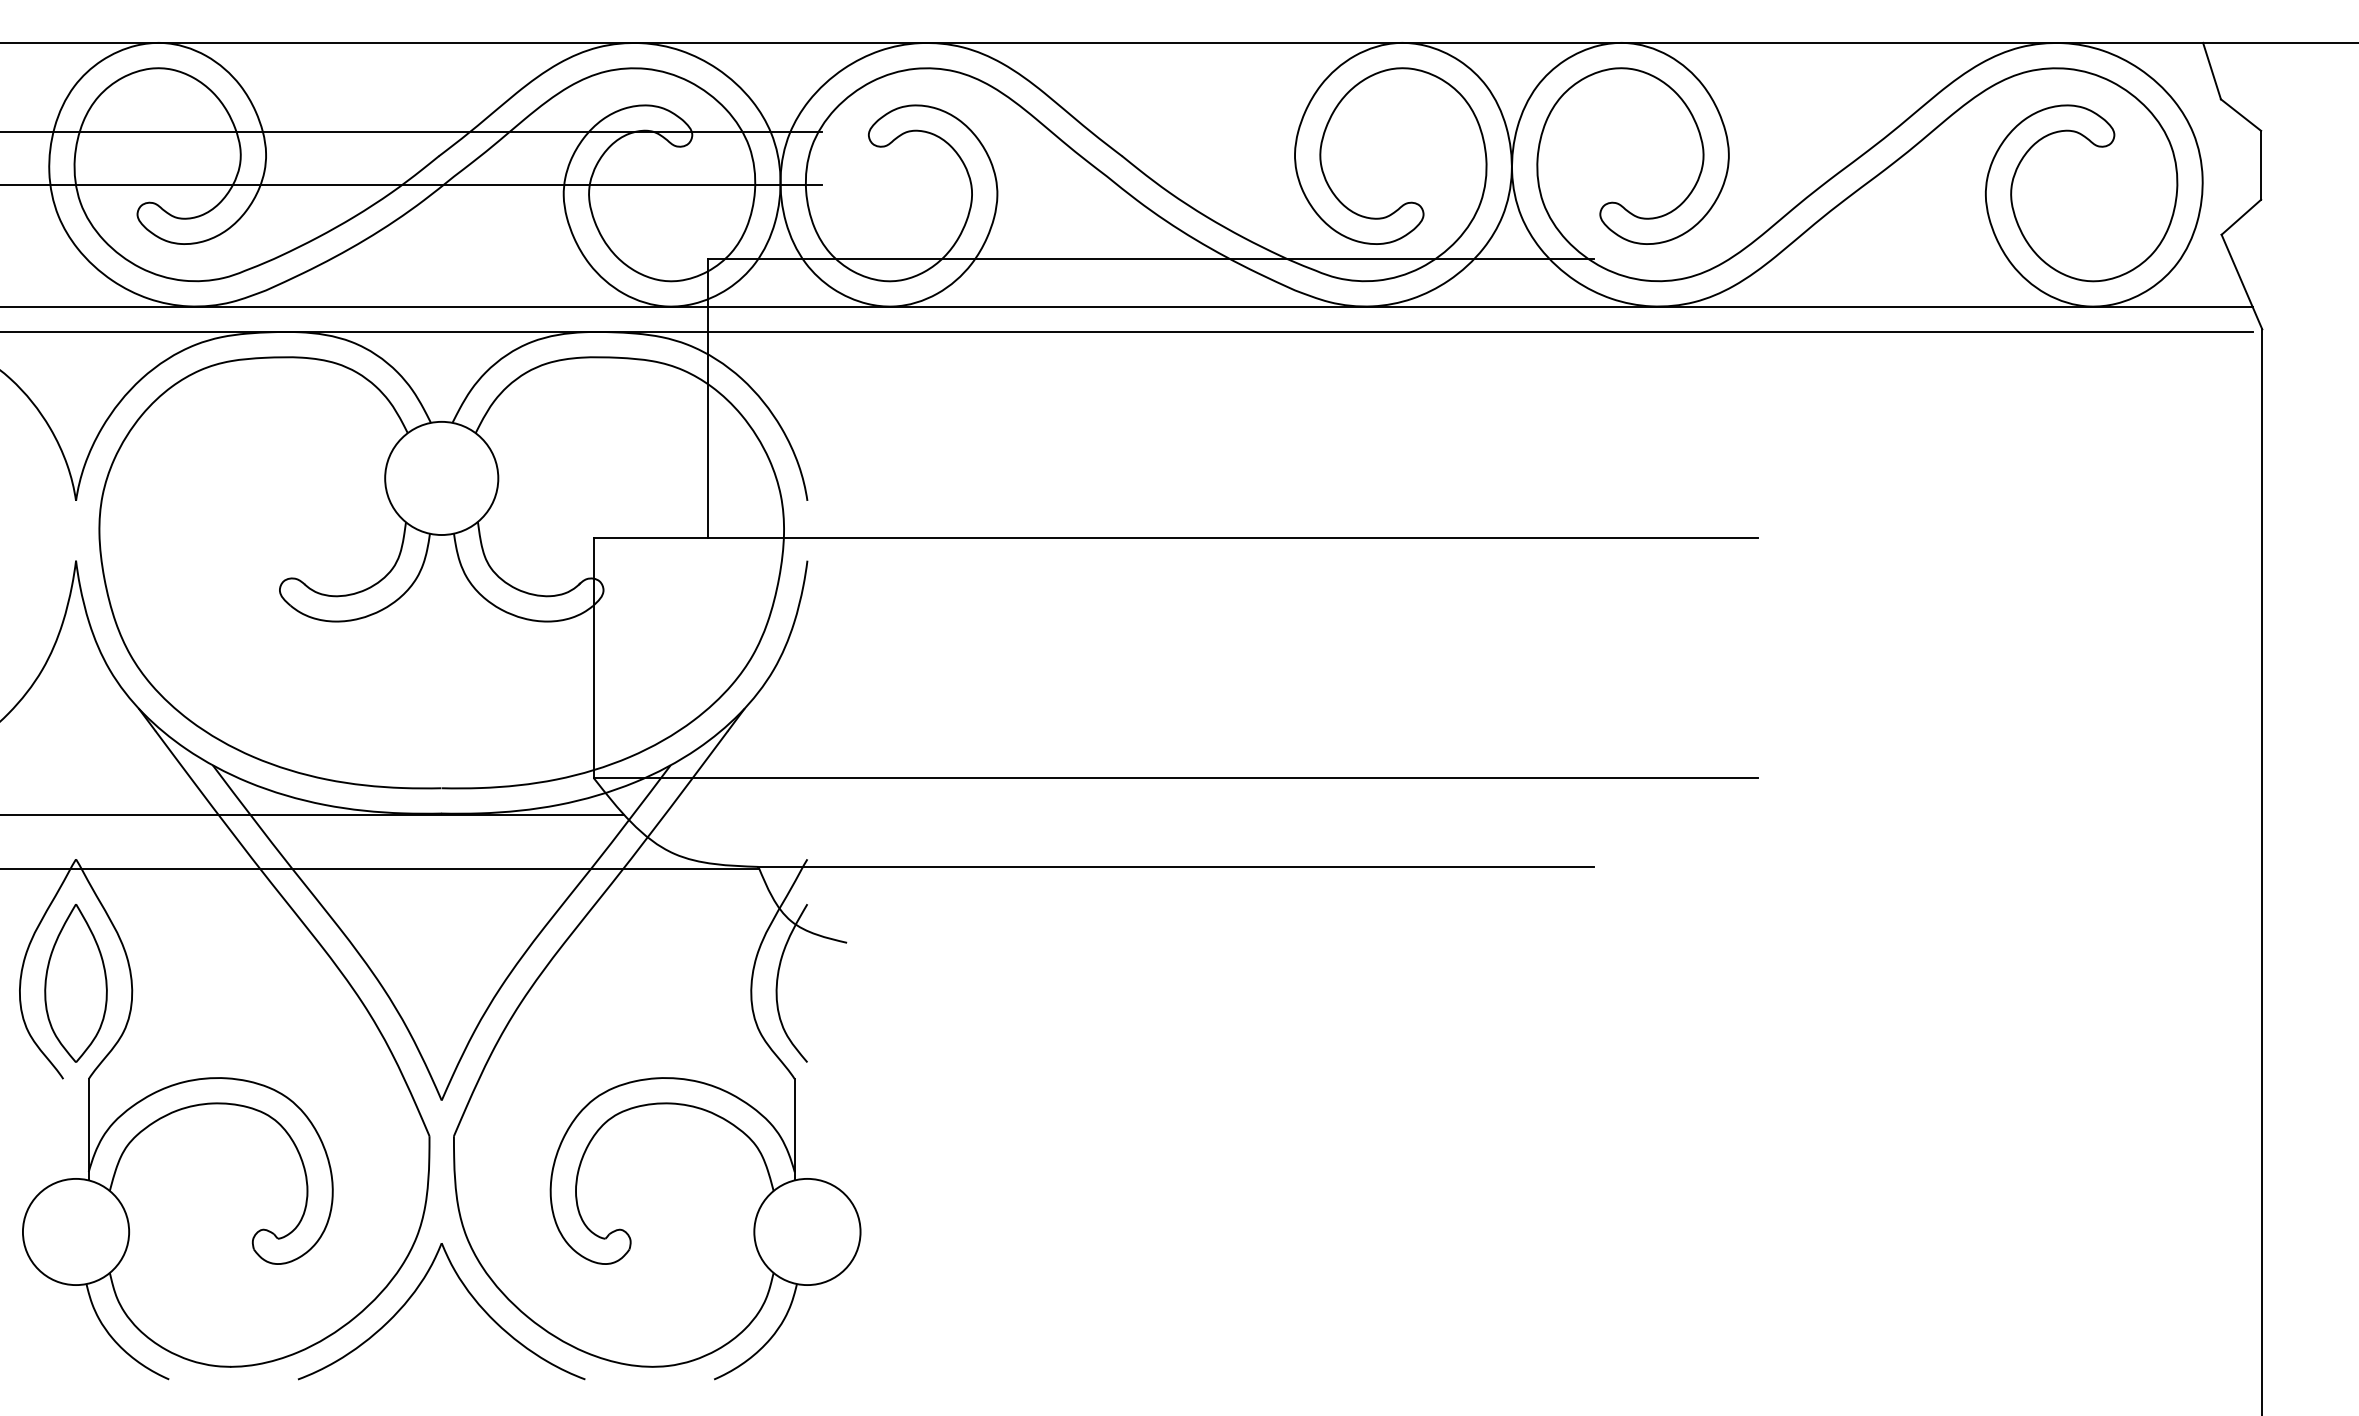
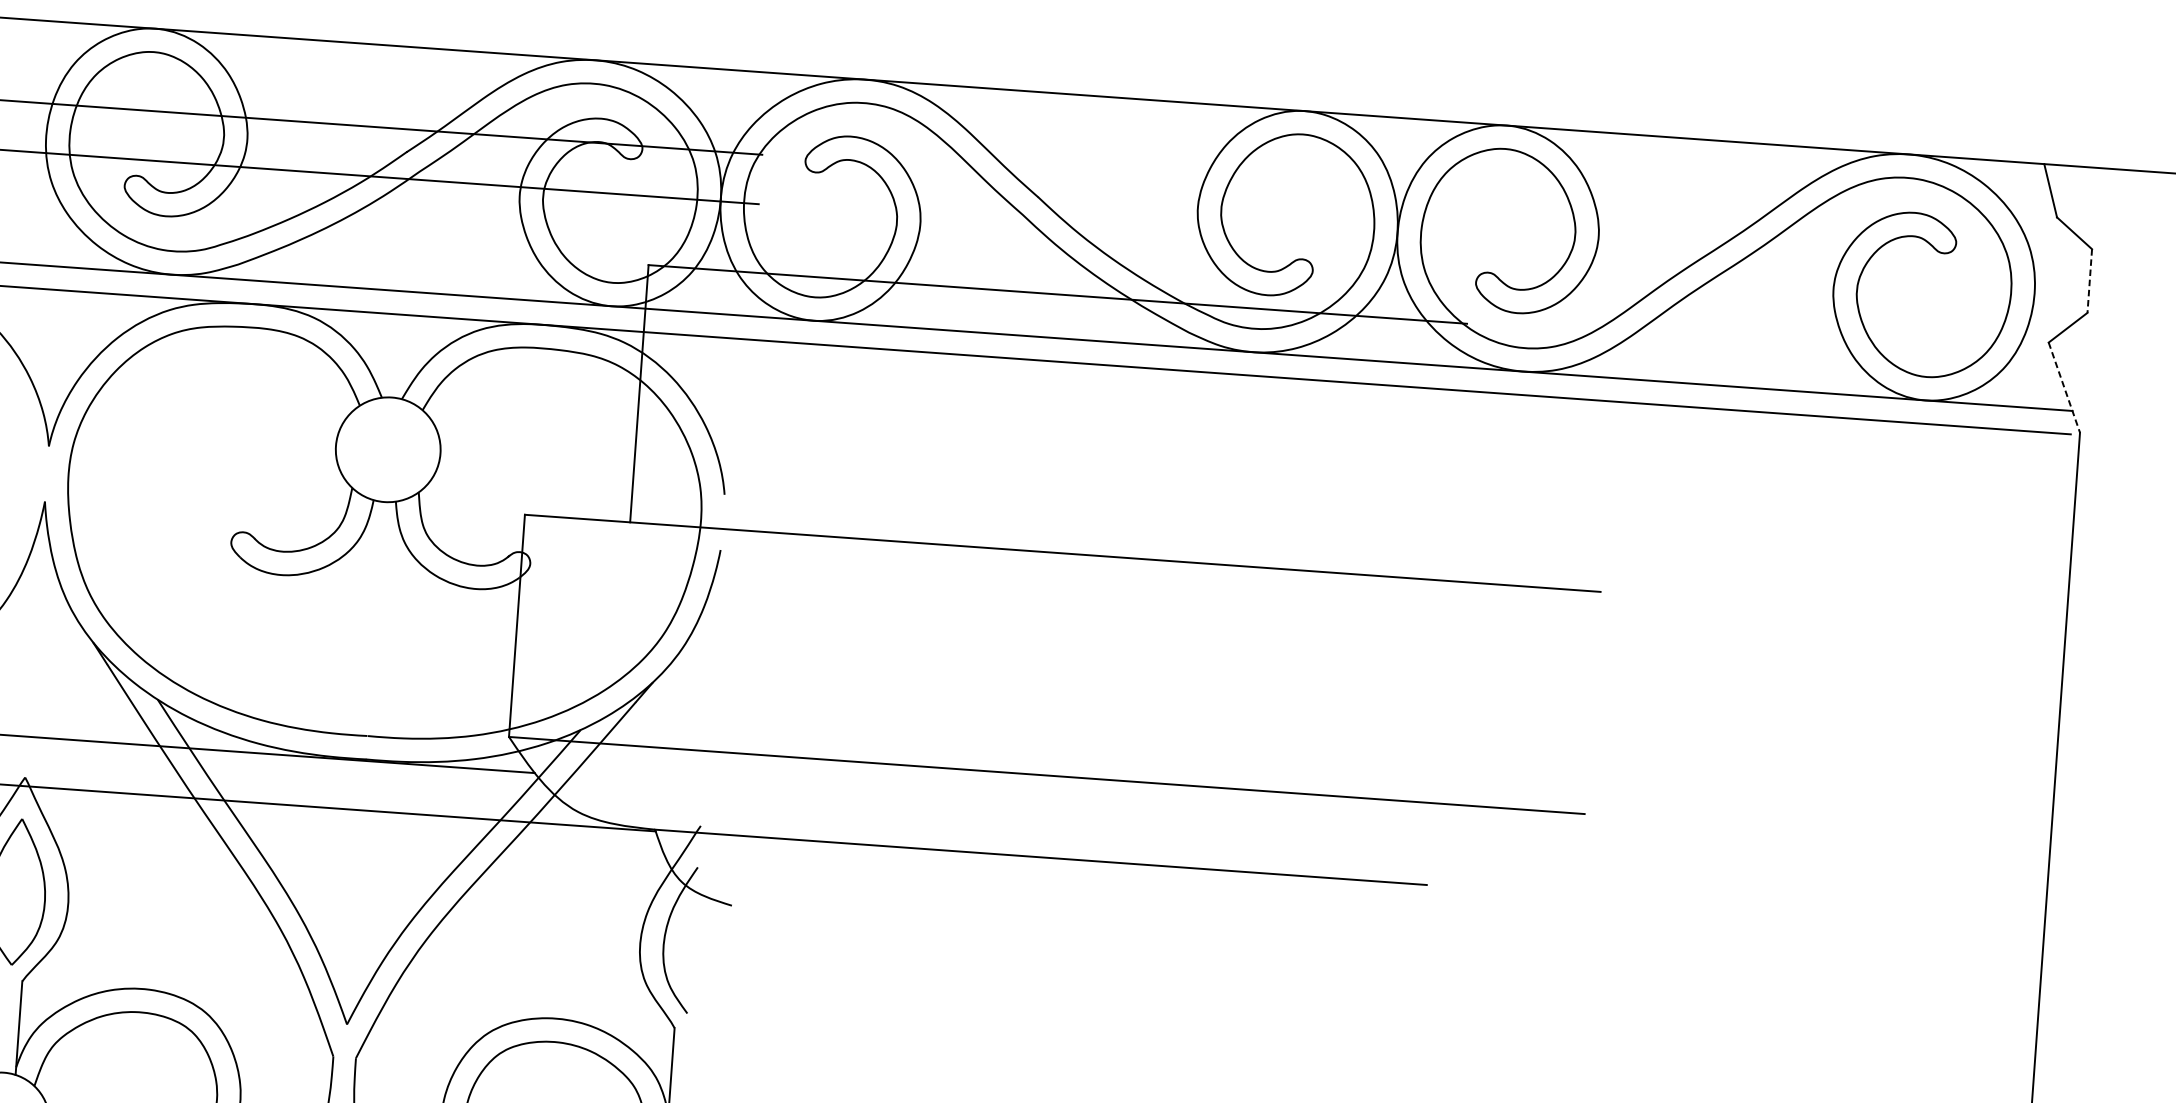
line: (2261, 165) -> (2090, 281), solid -> dashed
line: (2241, 282) -> (2063, 387), solid -> dashed

